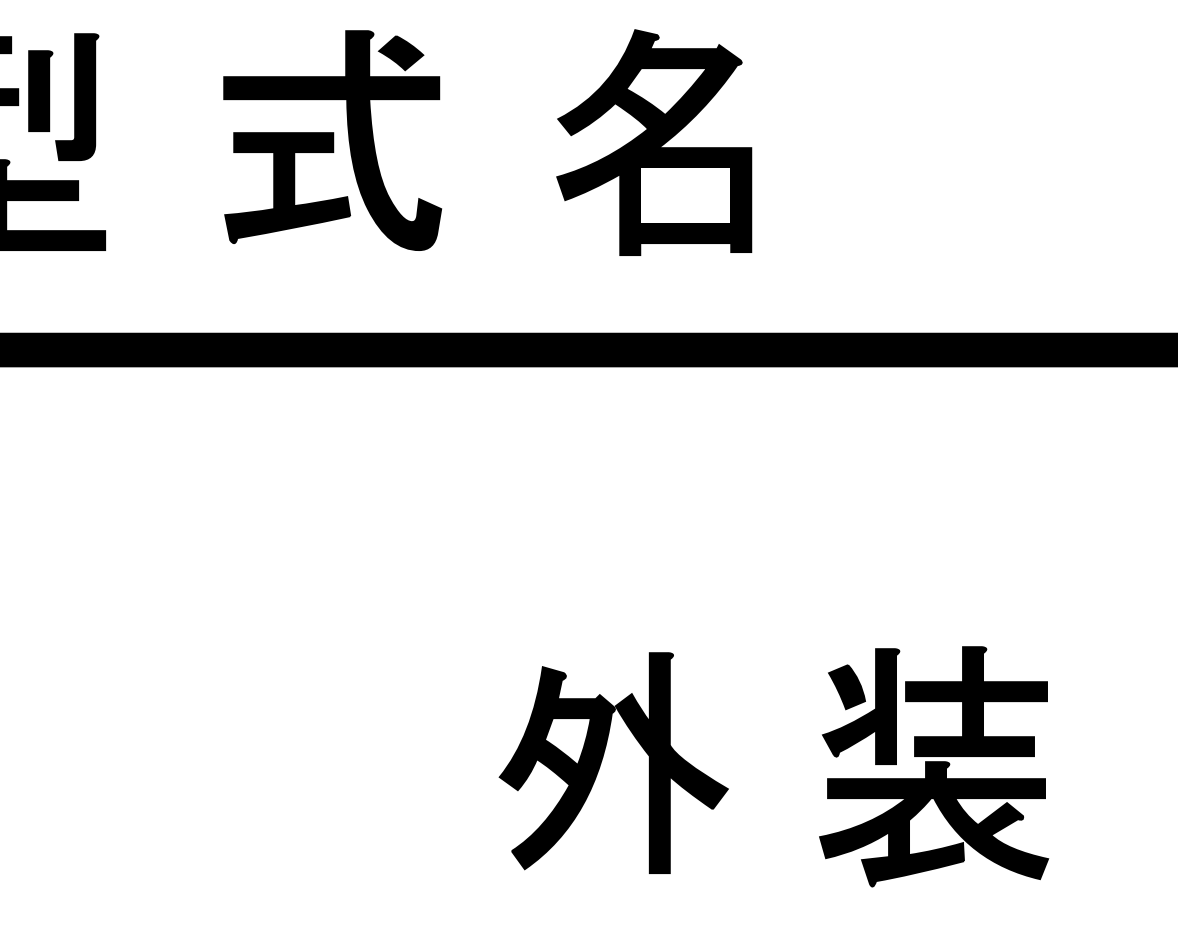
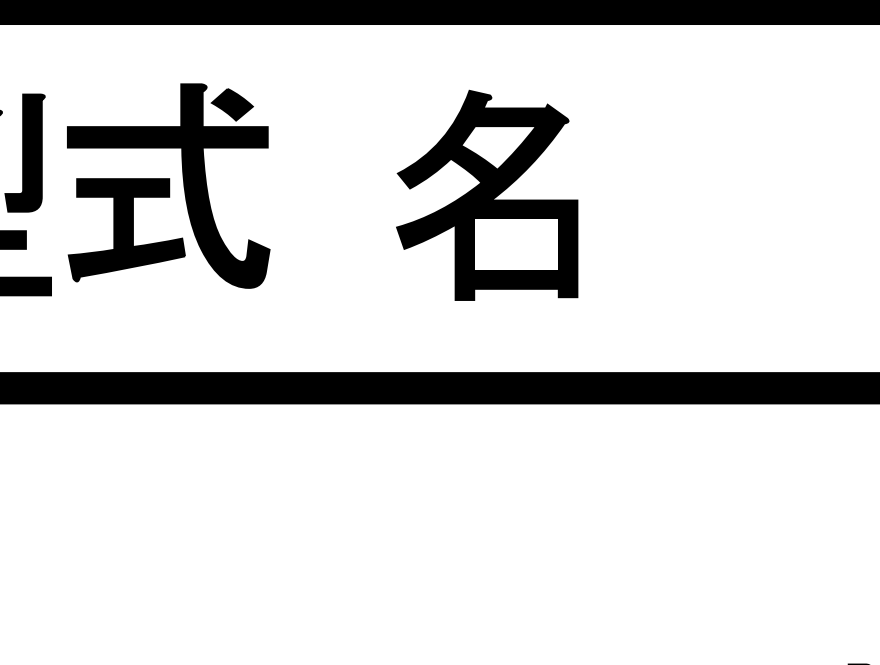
part: (332, 140) -> (168, 185), moved
part: (654, 142) -> (487, 195), moved

